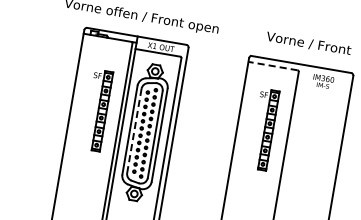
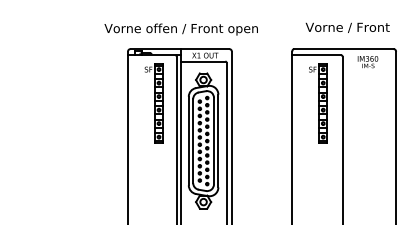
line: (272, 66) -> (316, 55), dashed -> solid
part: (96, 110) -> (153, 103), moved
part: (263, 129) -> (318, 103), moved
line: (134, 131) -> (193, 141), dashed -> solid

